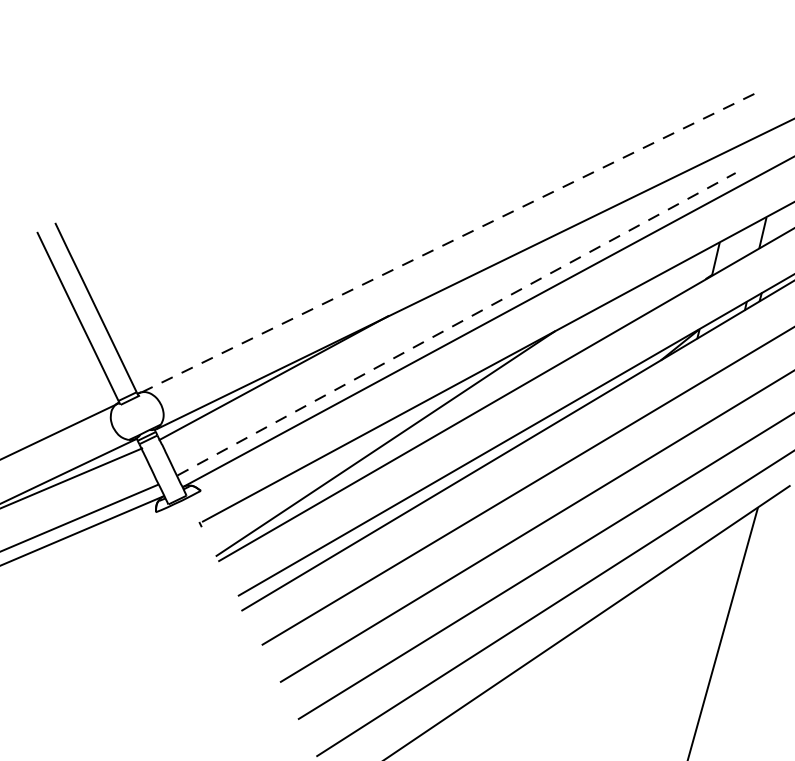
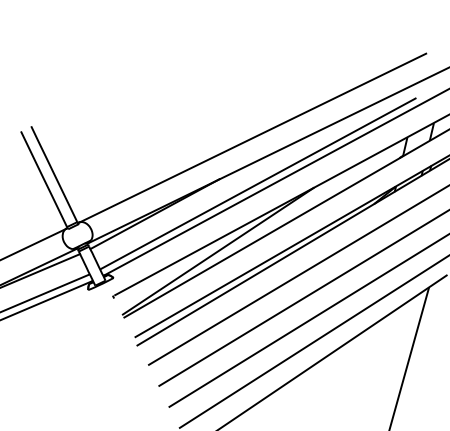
line: (446, 244) -> (252, 138), dashed -> solid
line: (456, 323) -> (258, 183), dashed -> solid

